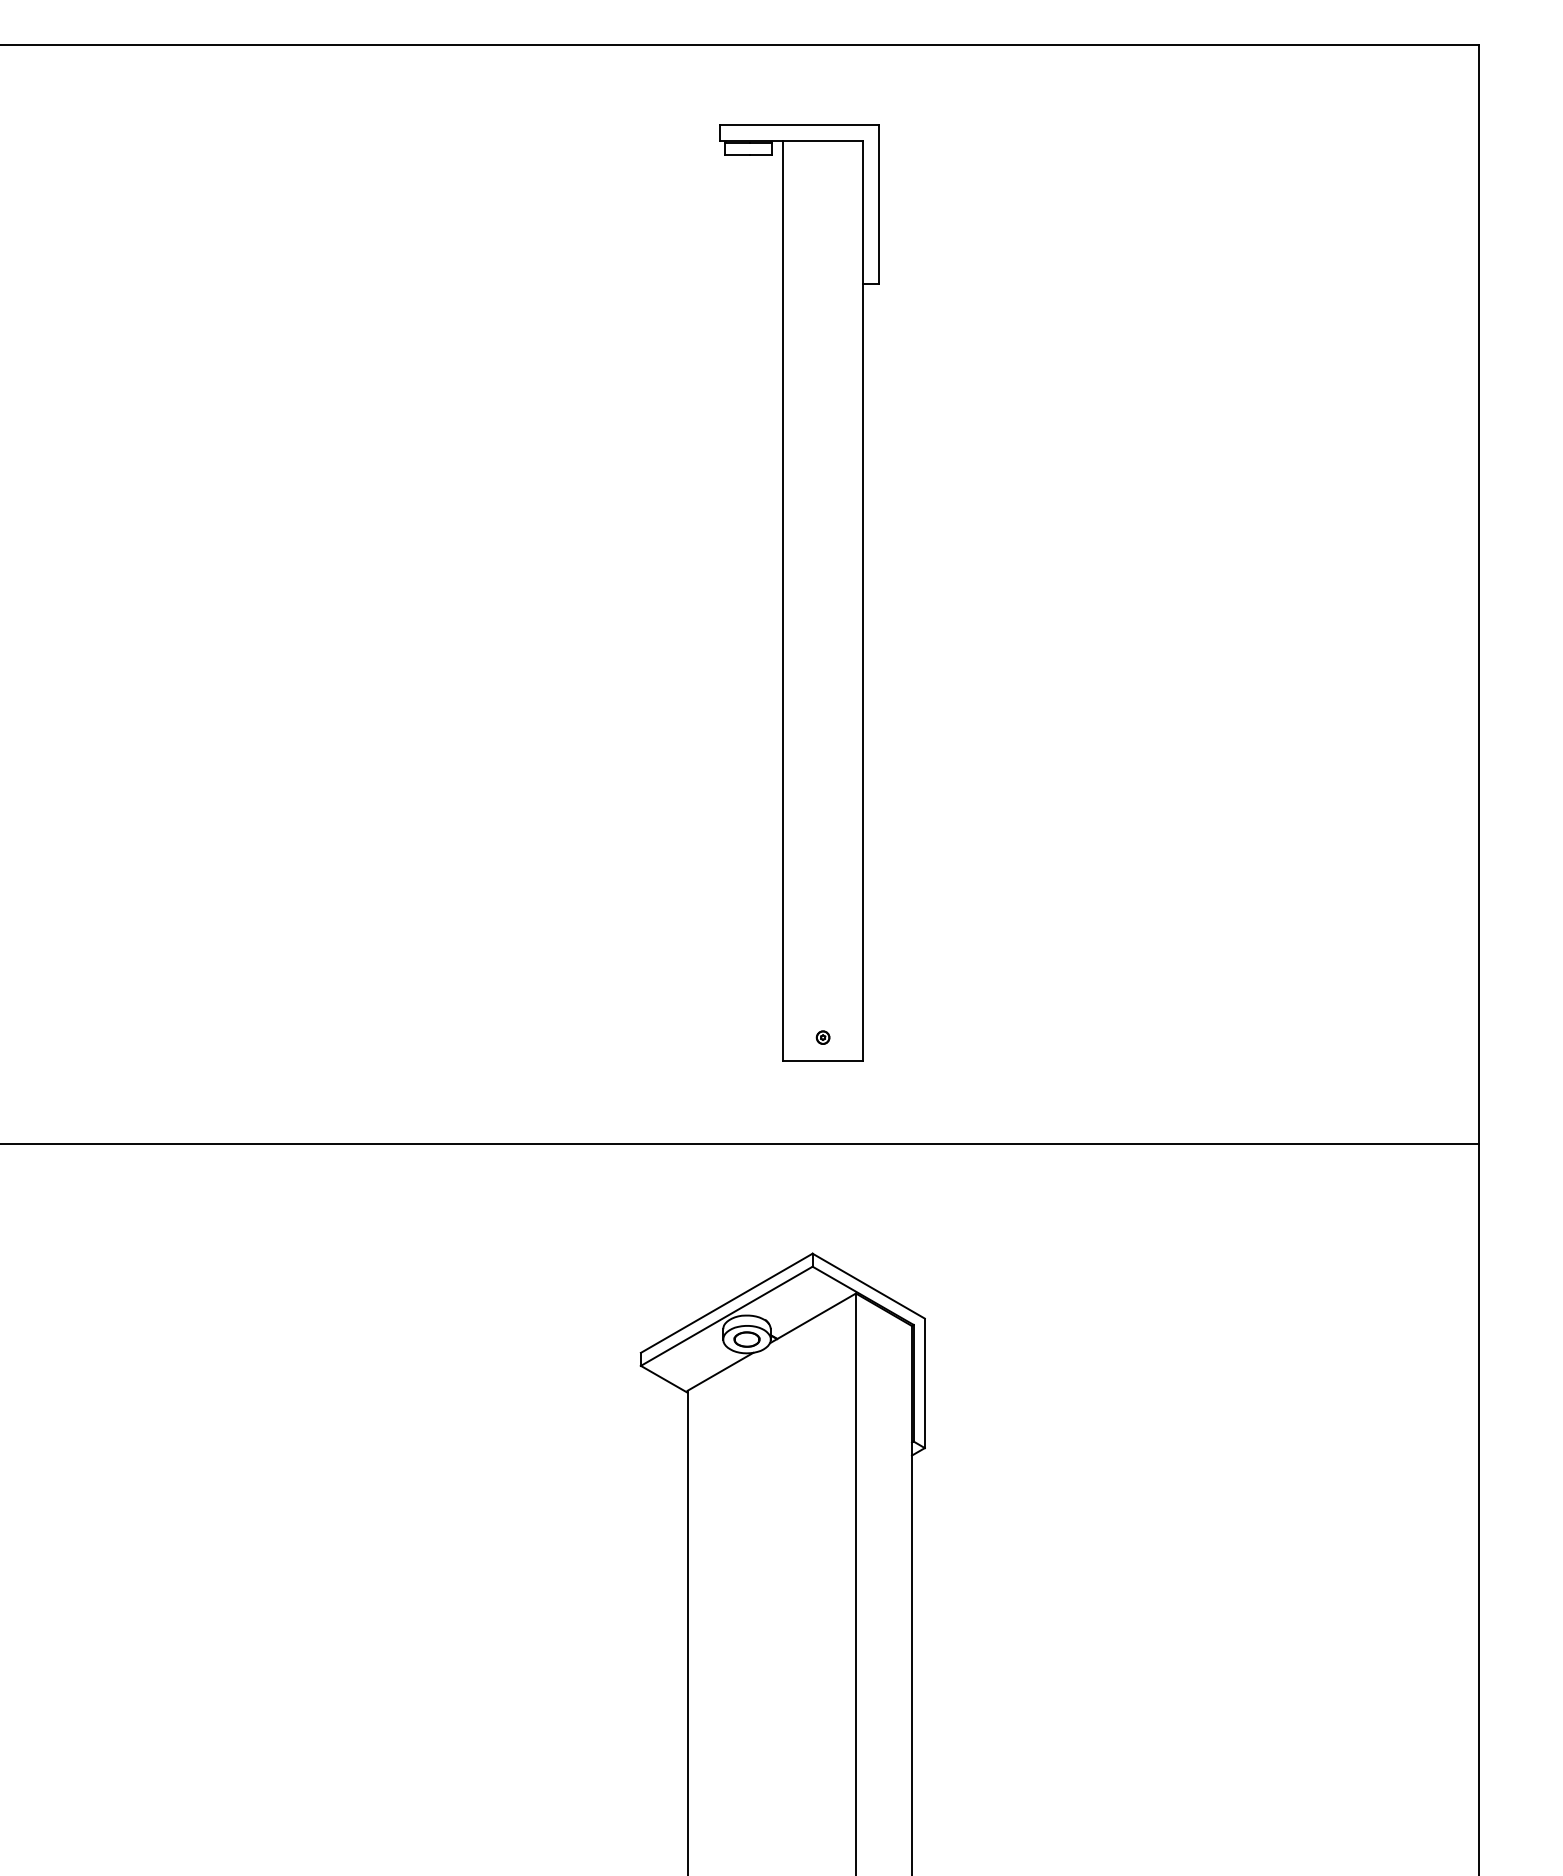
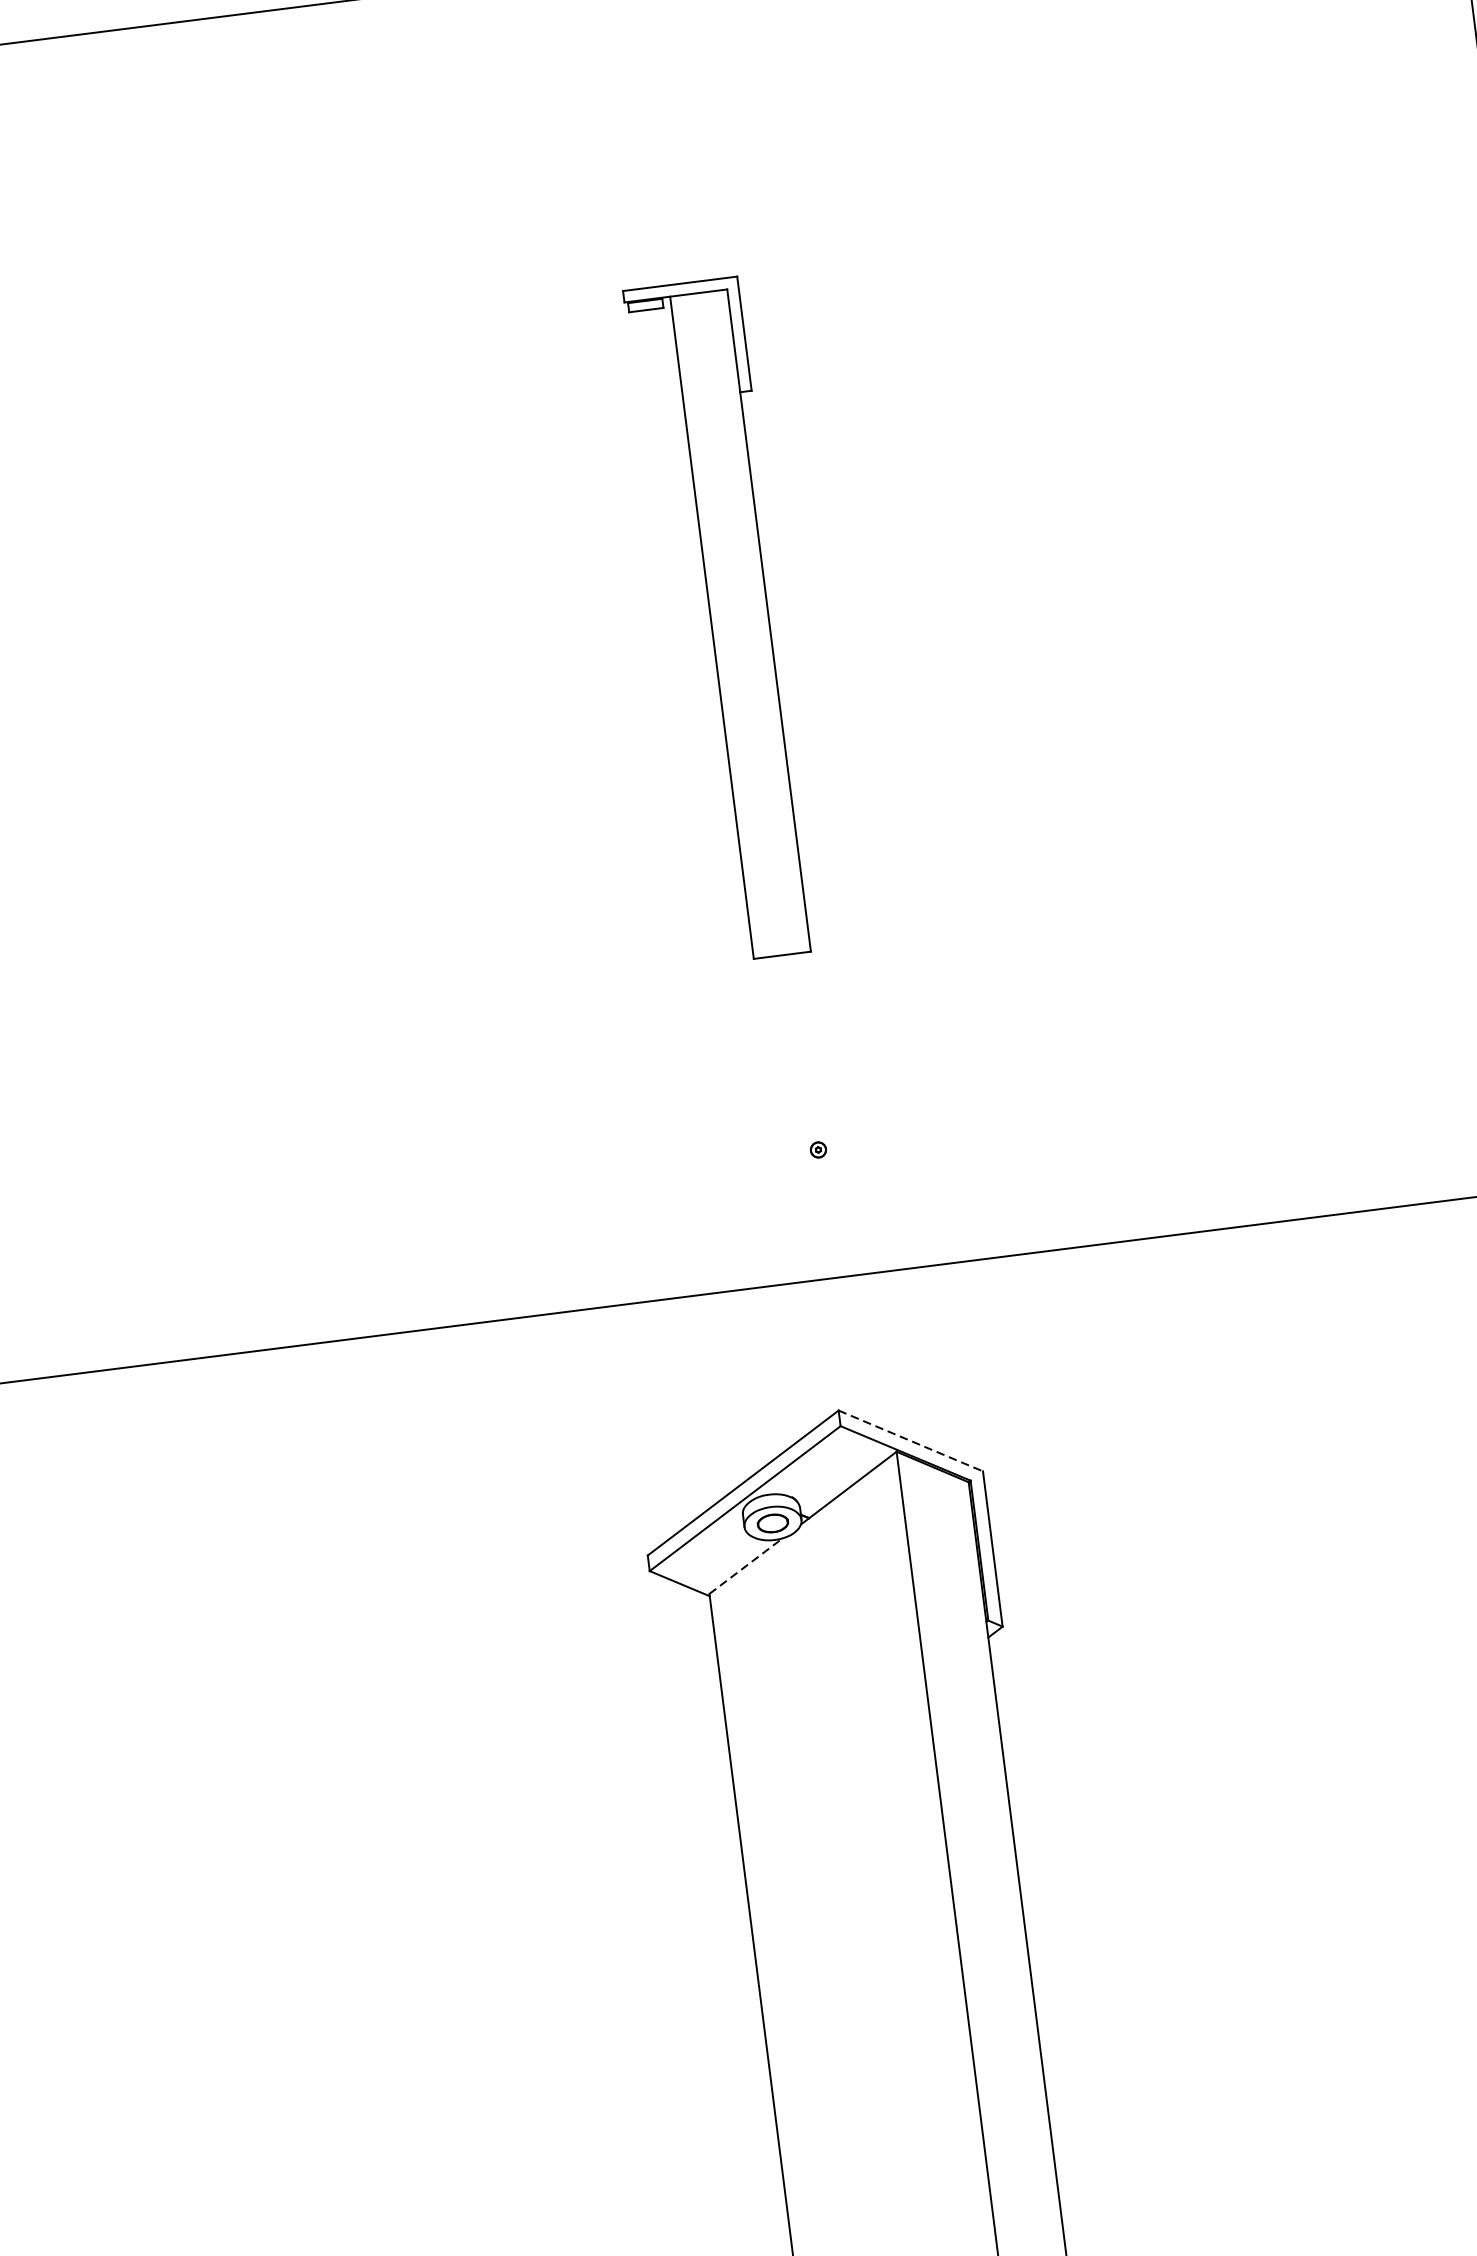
part: (799, 592) -> (722, 619), size x0.6
line: (868, 1286) -> (910, 1441), solid -> dashed
line: (720, 1371) -> (746, 1565), solid -> dashed

